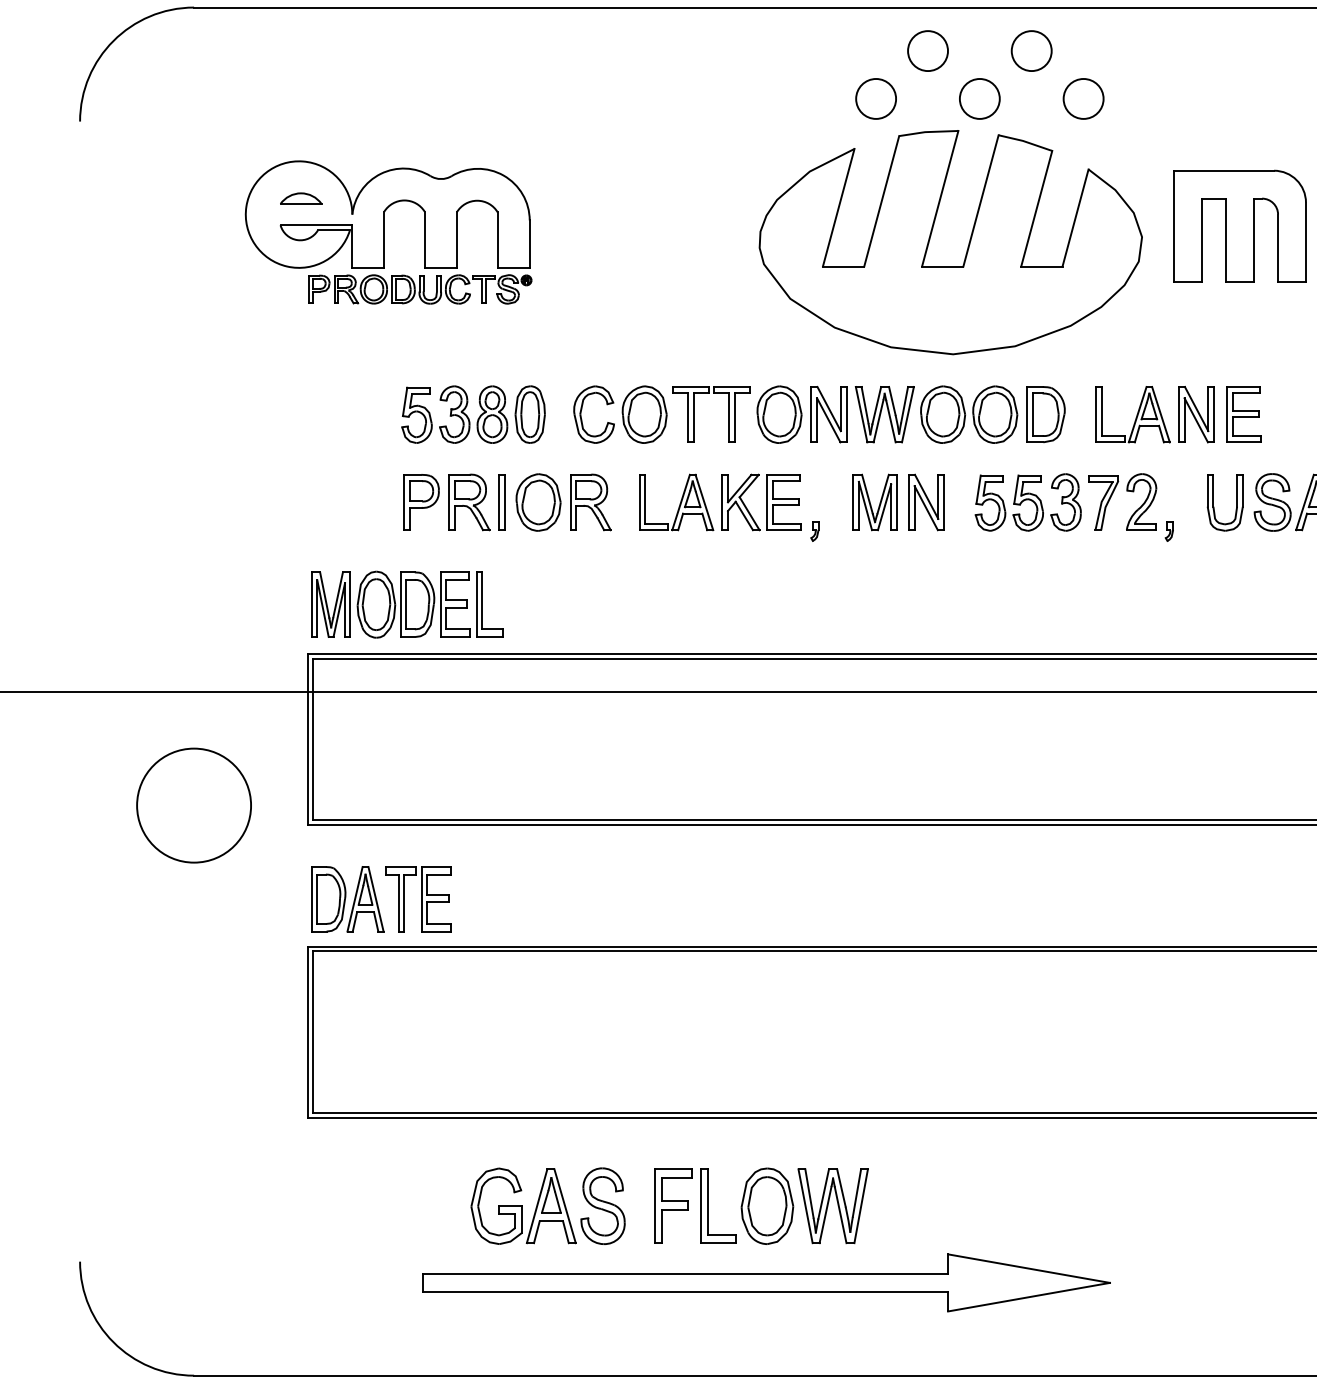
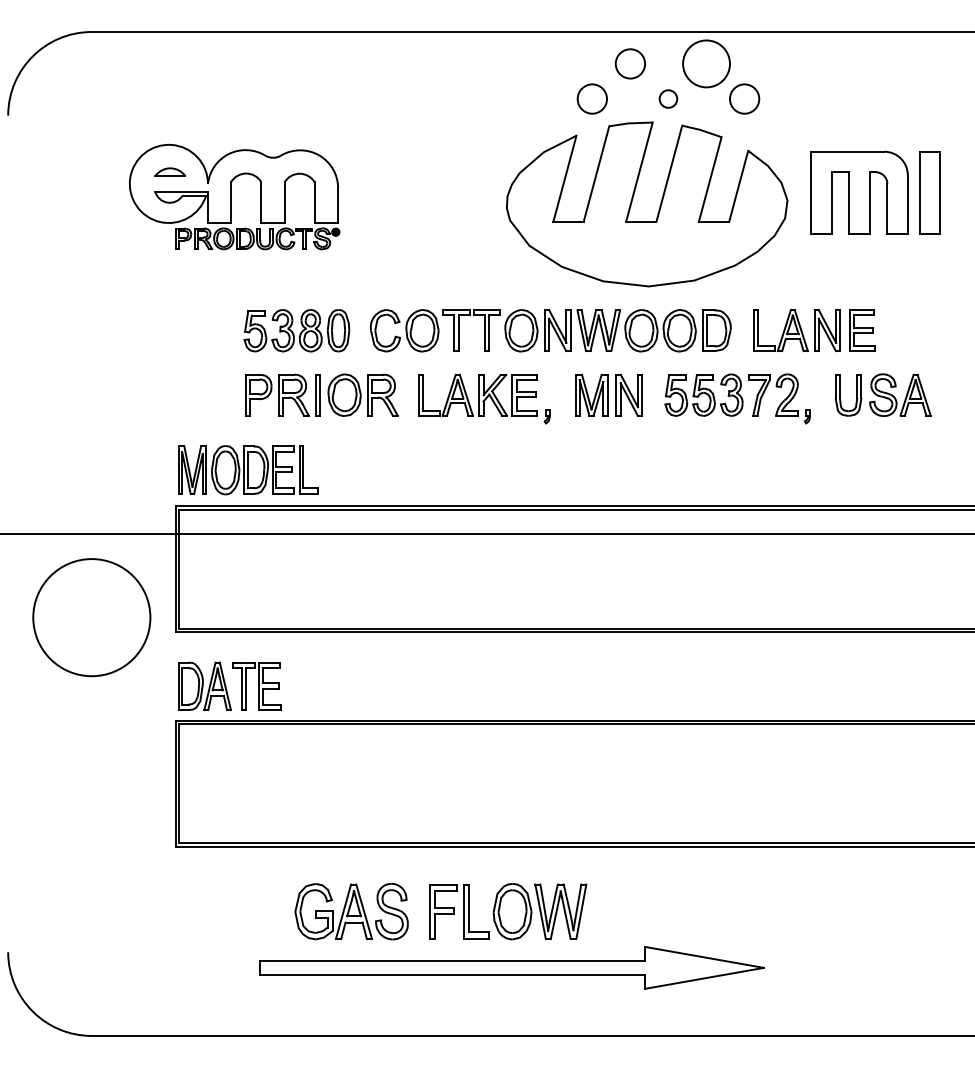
circle: (1031, 50) -> (706, 63), size x1.6
circle: (979, 98) -> (668, 98), size x0.6
circle: (193, 805) -> (91, 617), size x1.4

